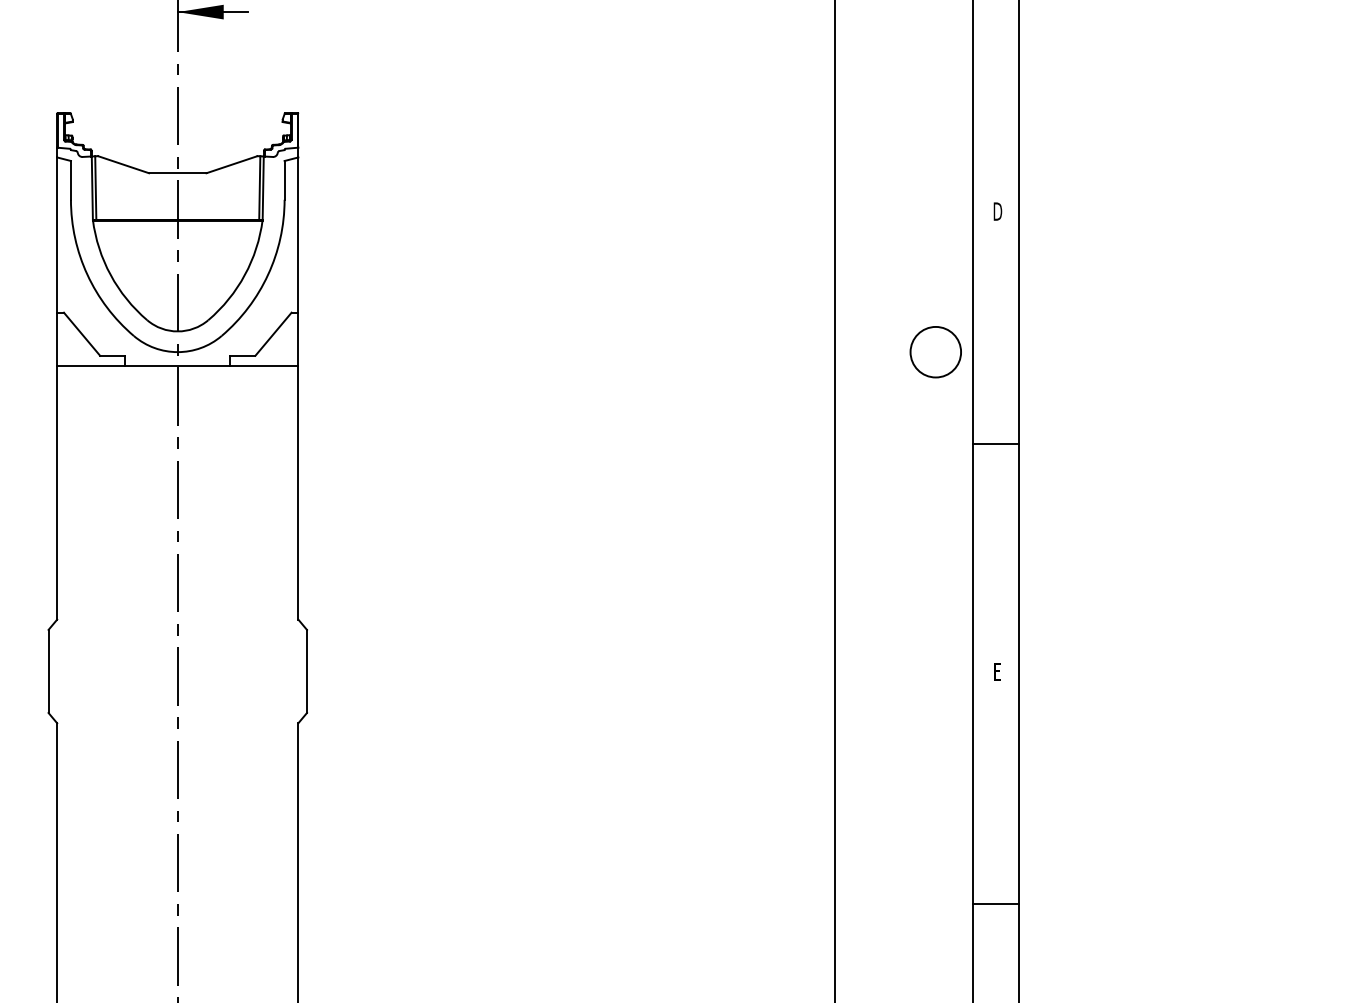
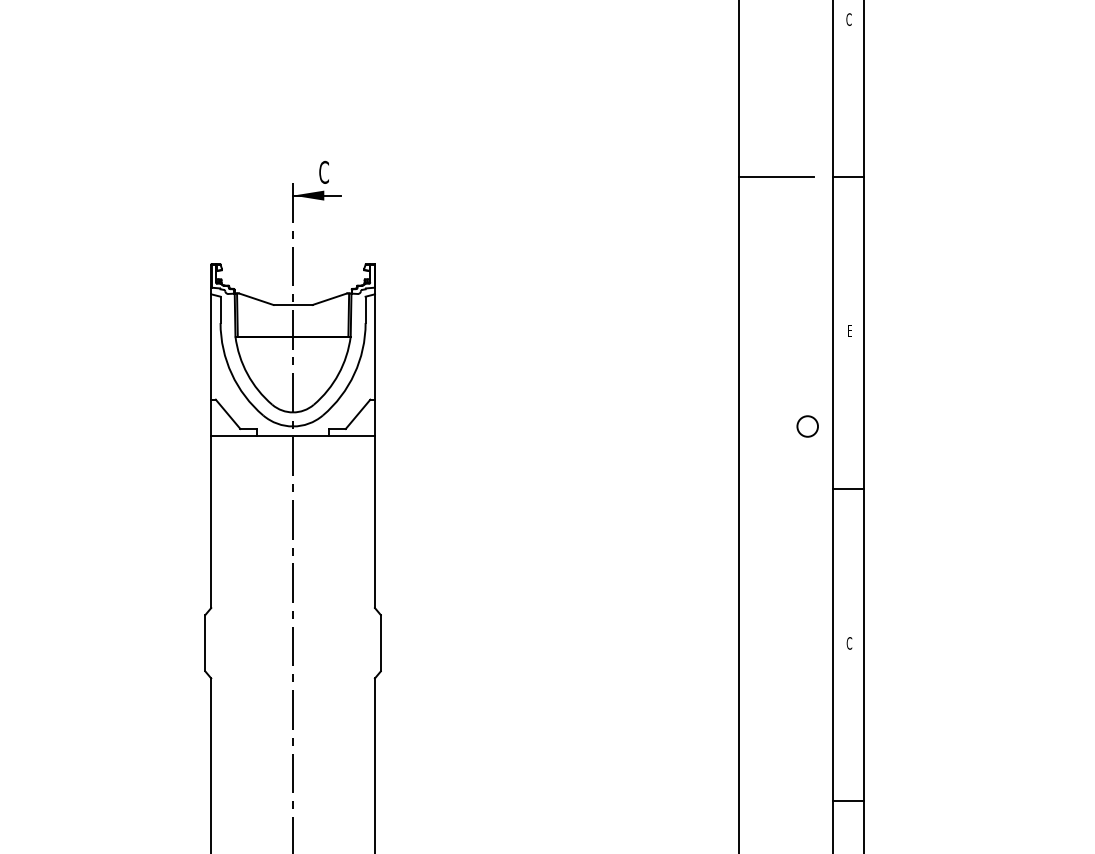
text: (997, 210) -> (849, 330), D -> E
circle: (935, 352) -> (807, 426), size x0.6
text: (997, 671) -> (849, 643), E -> C

